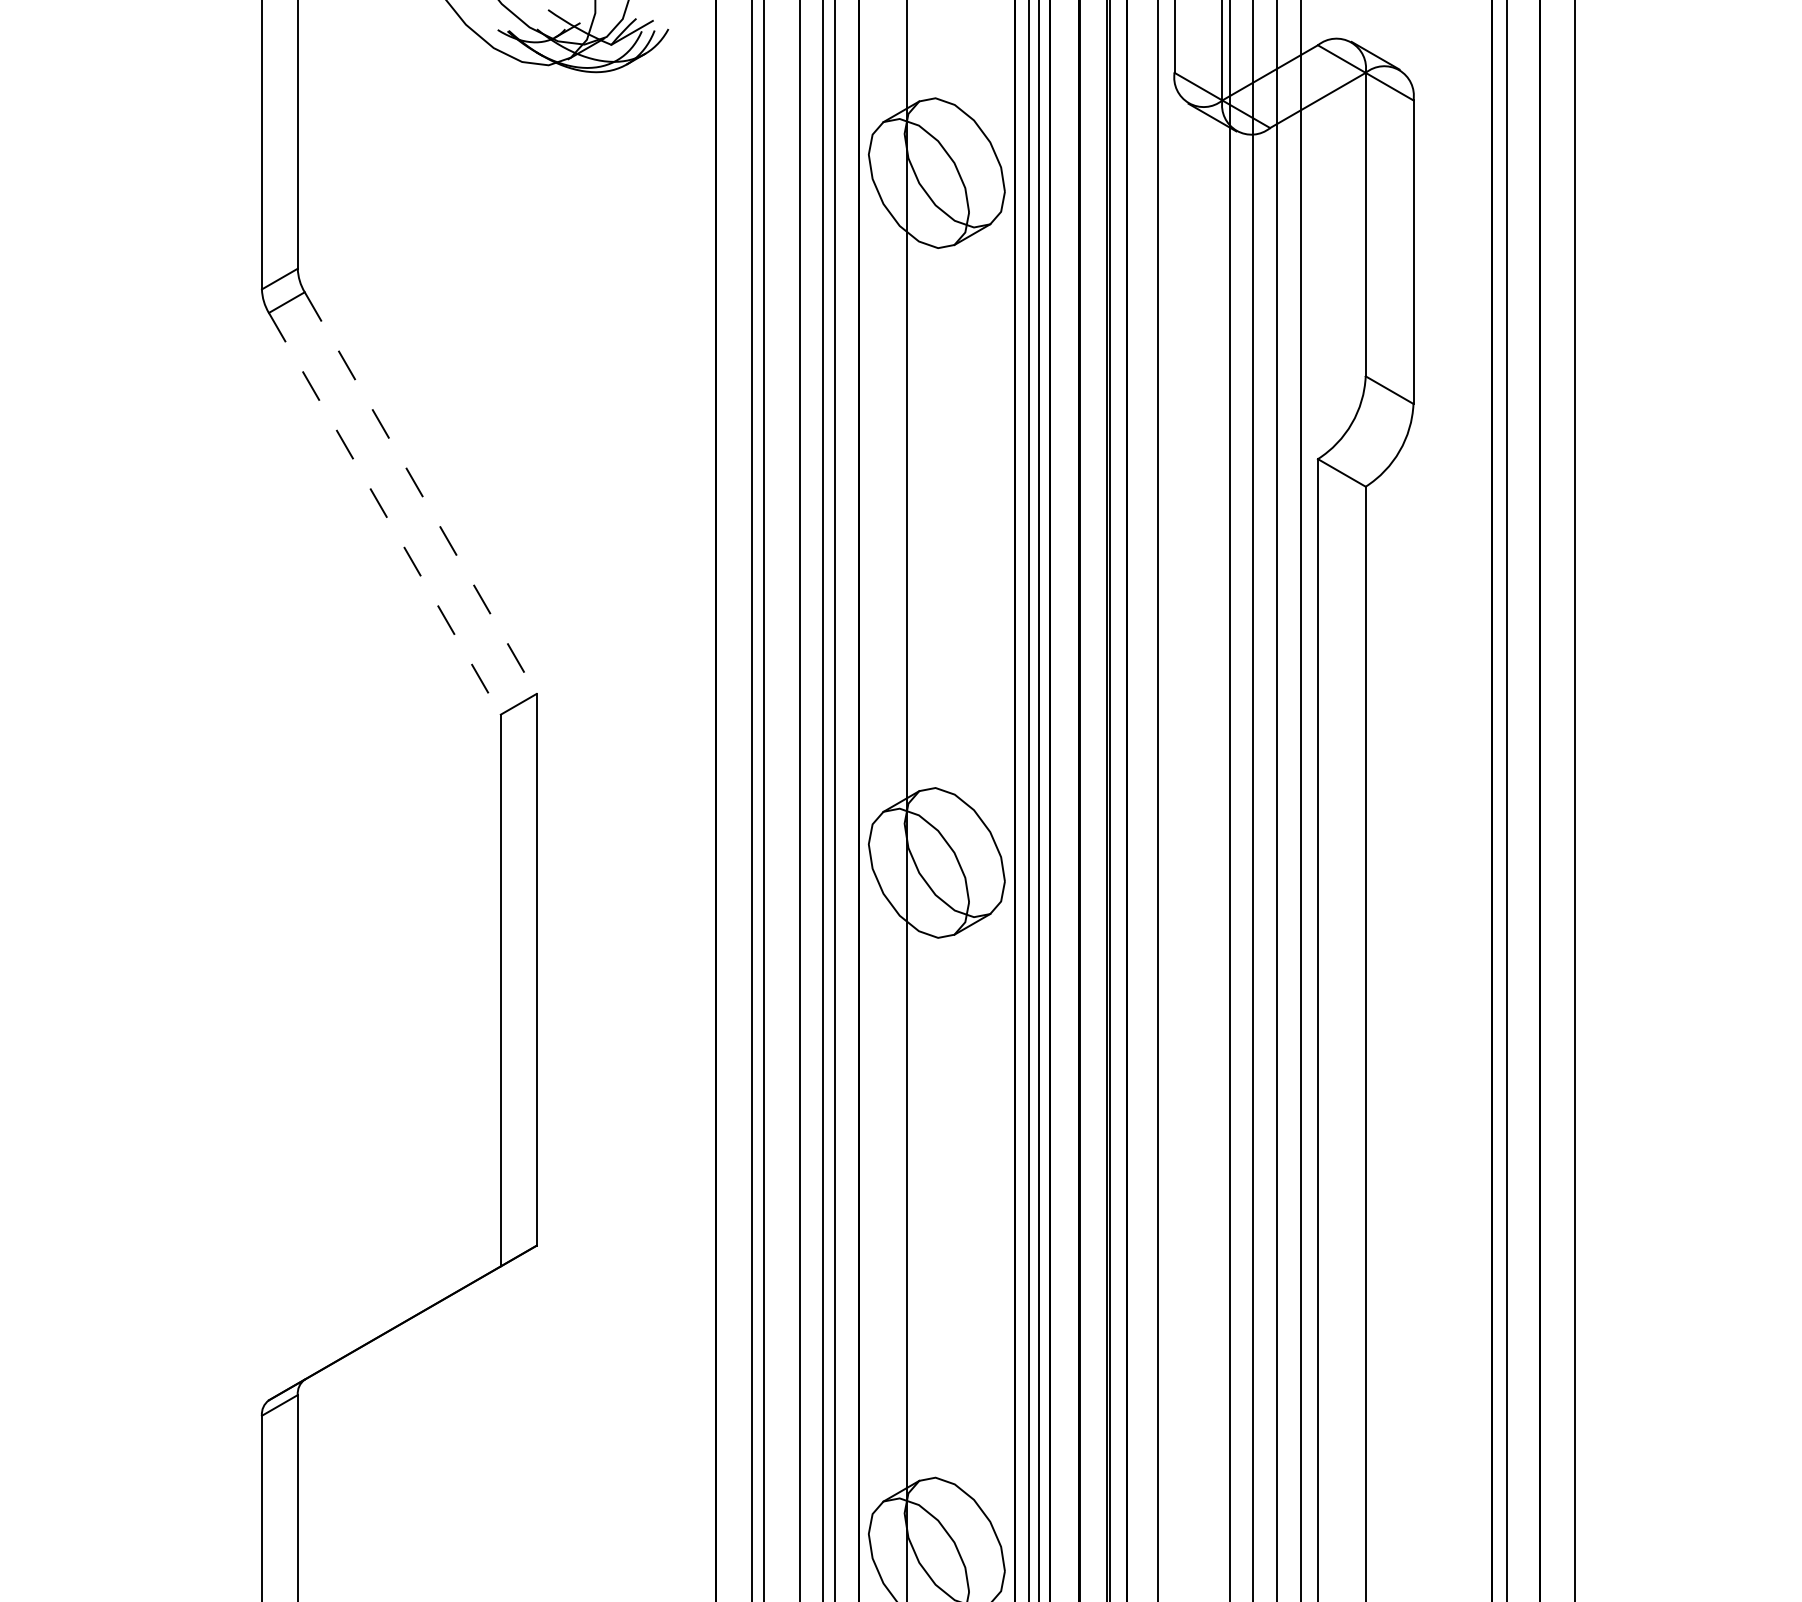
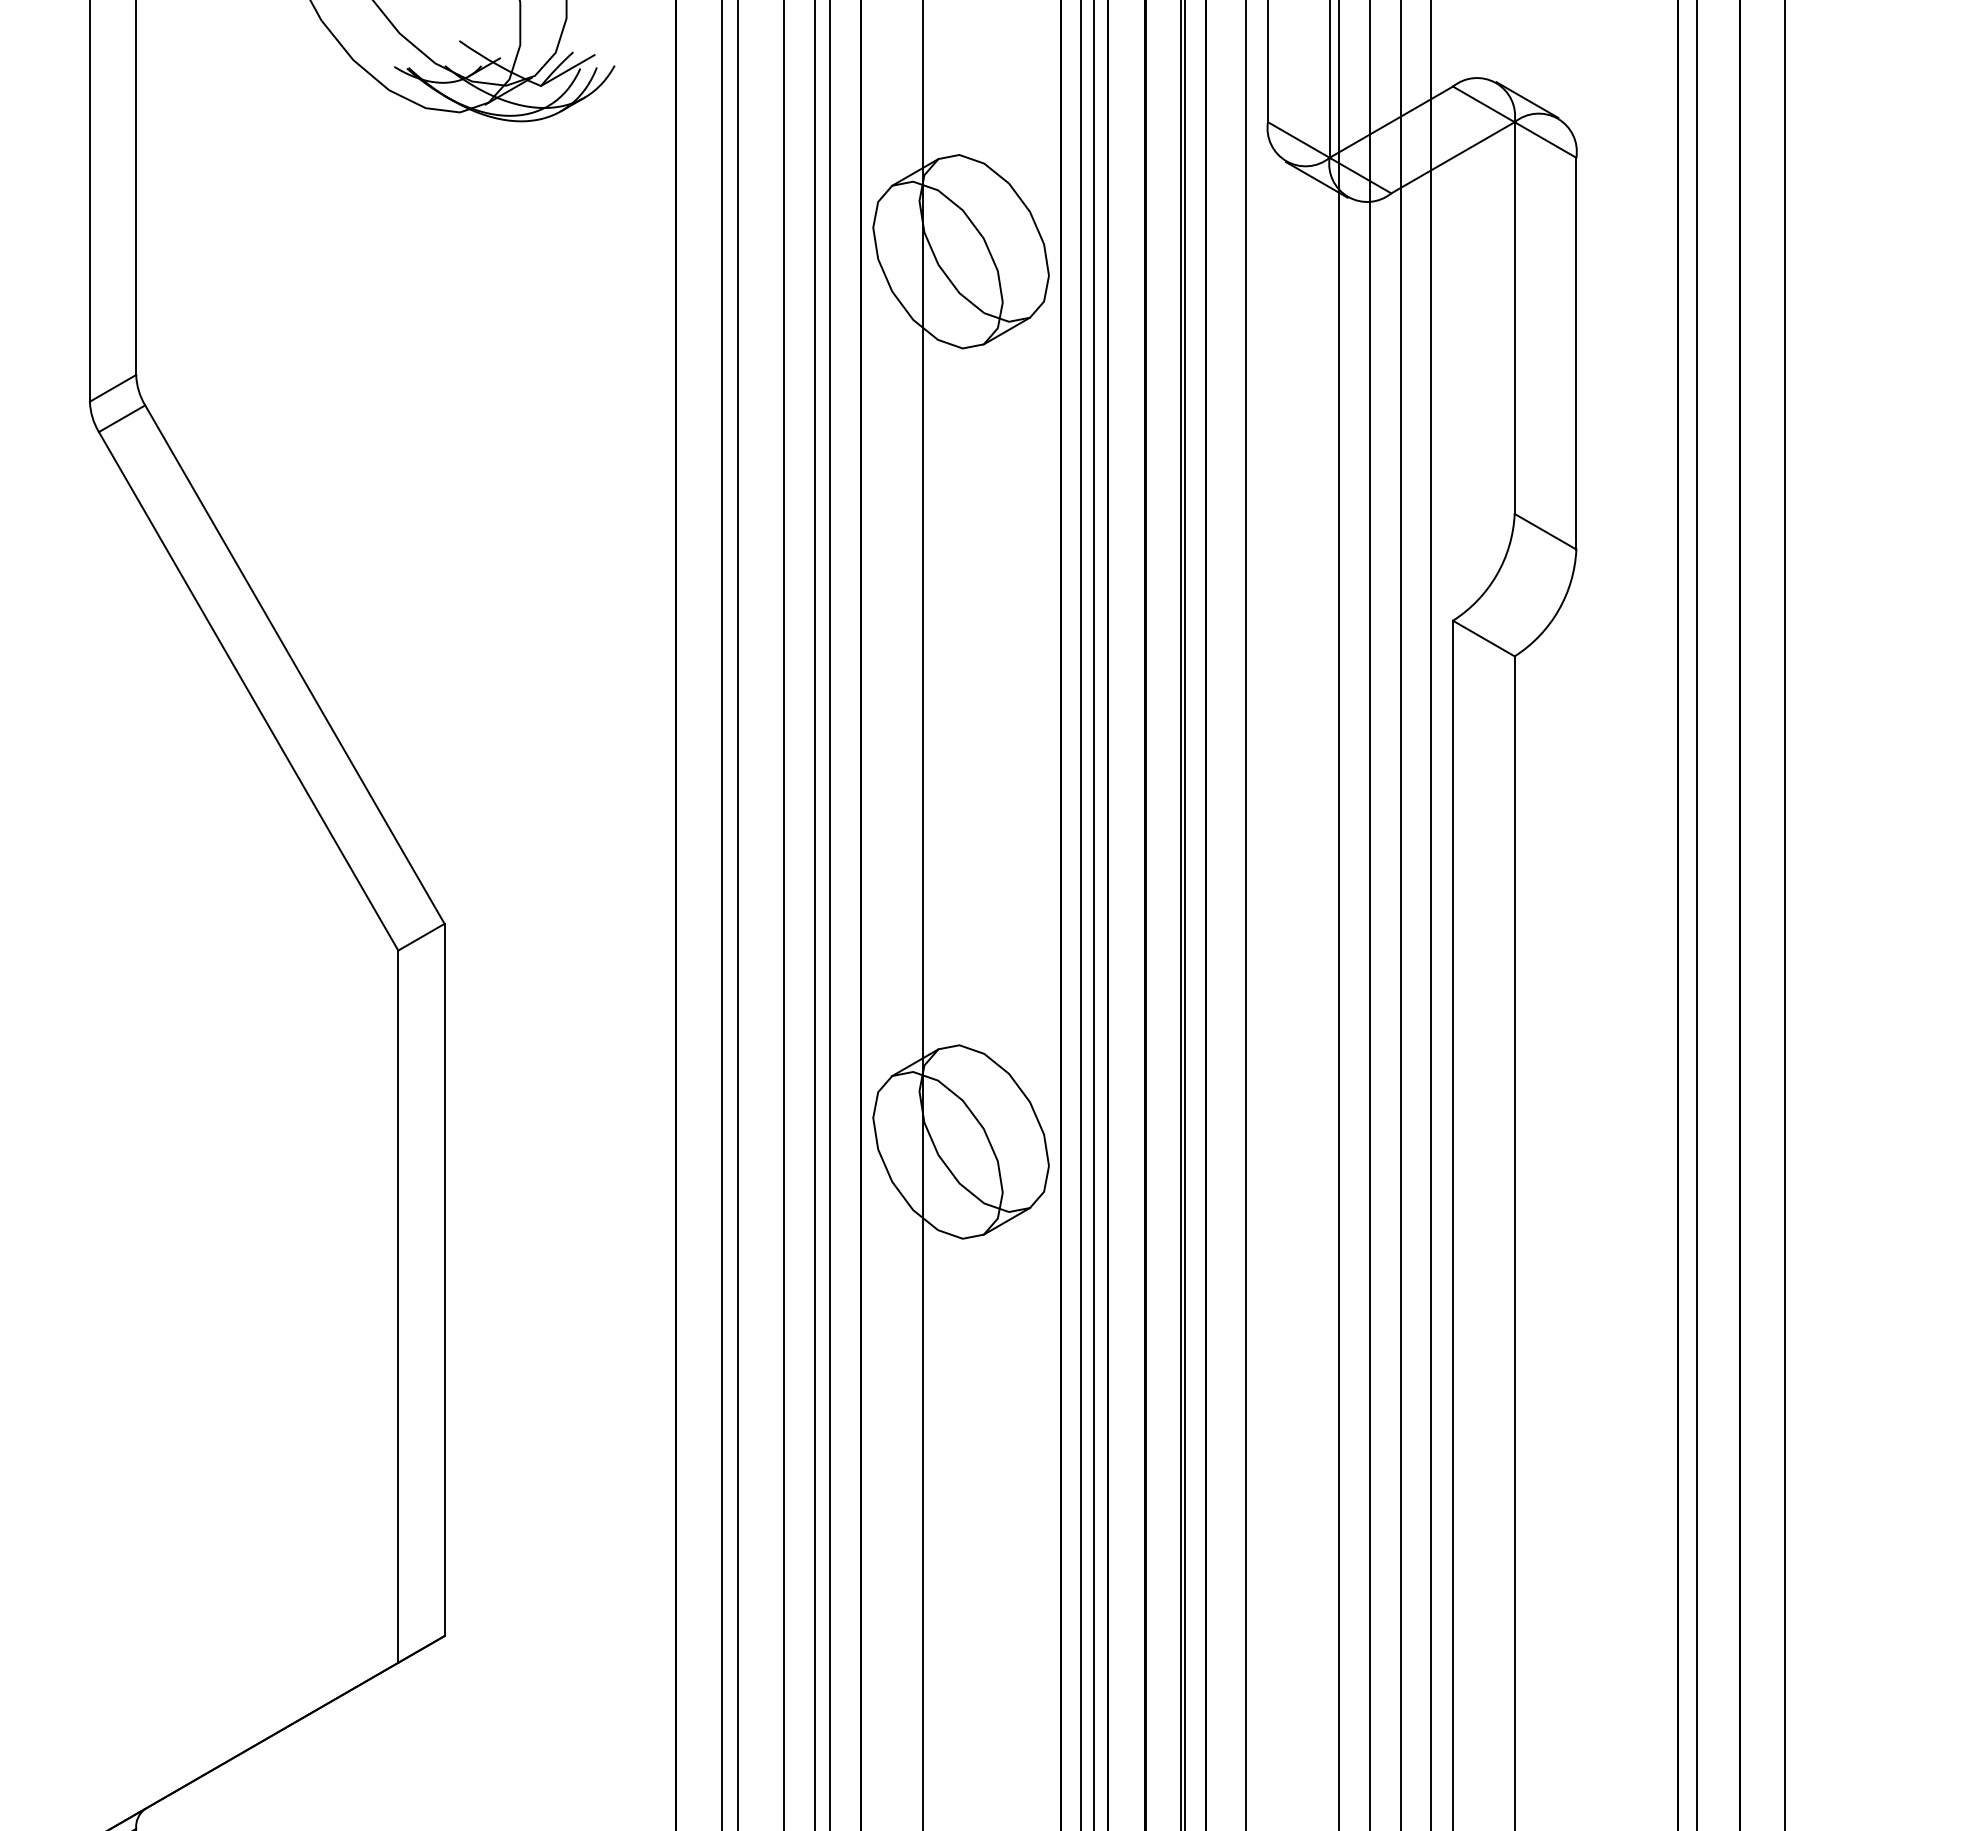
line: (420, 493) -> (294, 665), dashed -> solid
line: (384, 513) -> (248, 690), dashed -> solid

